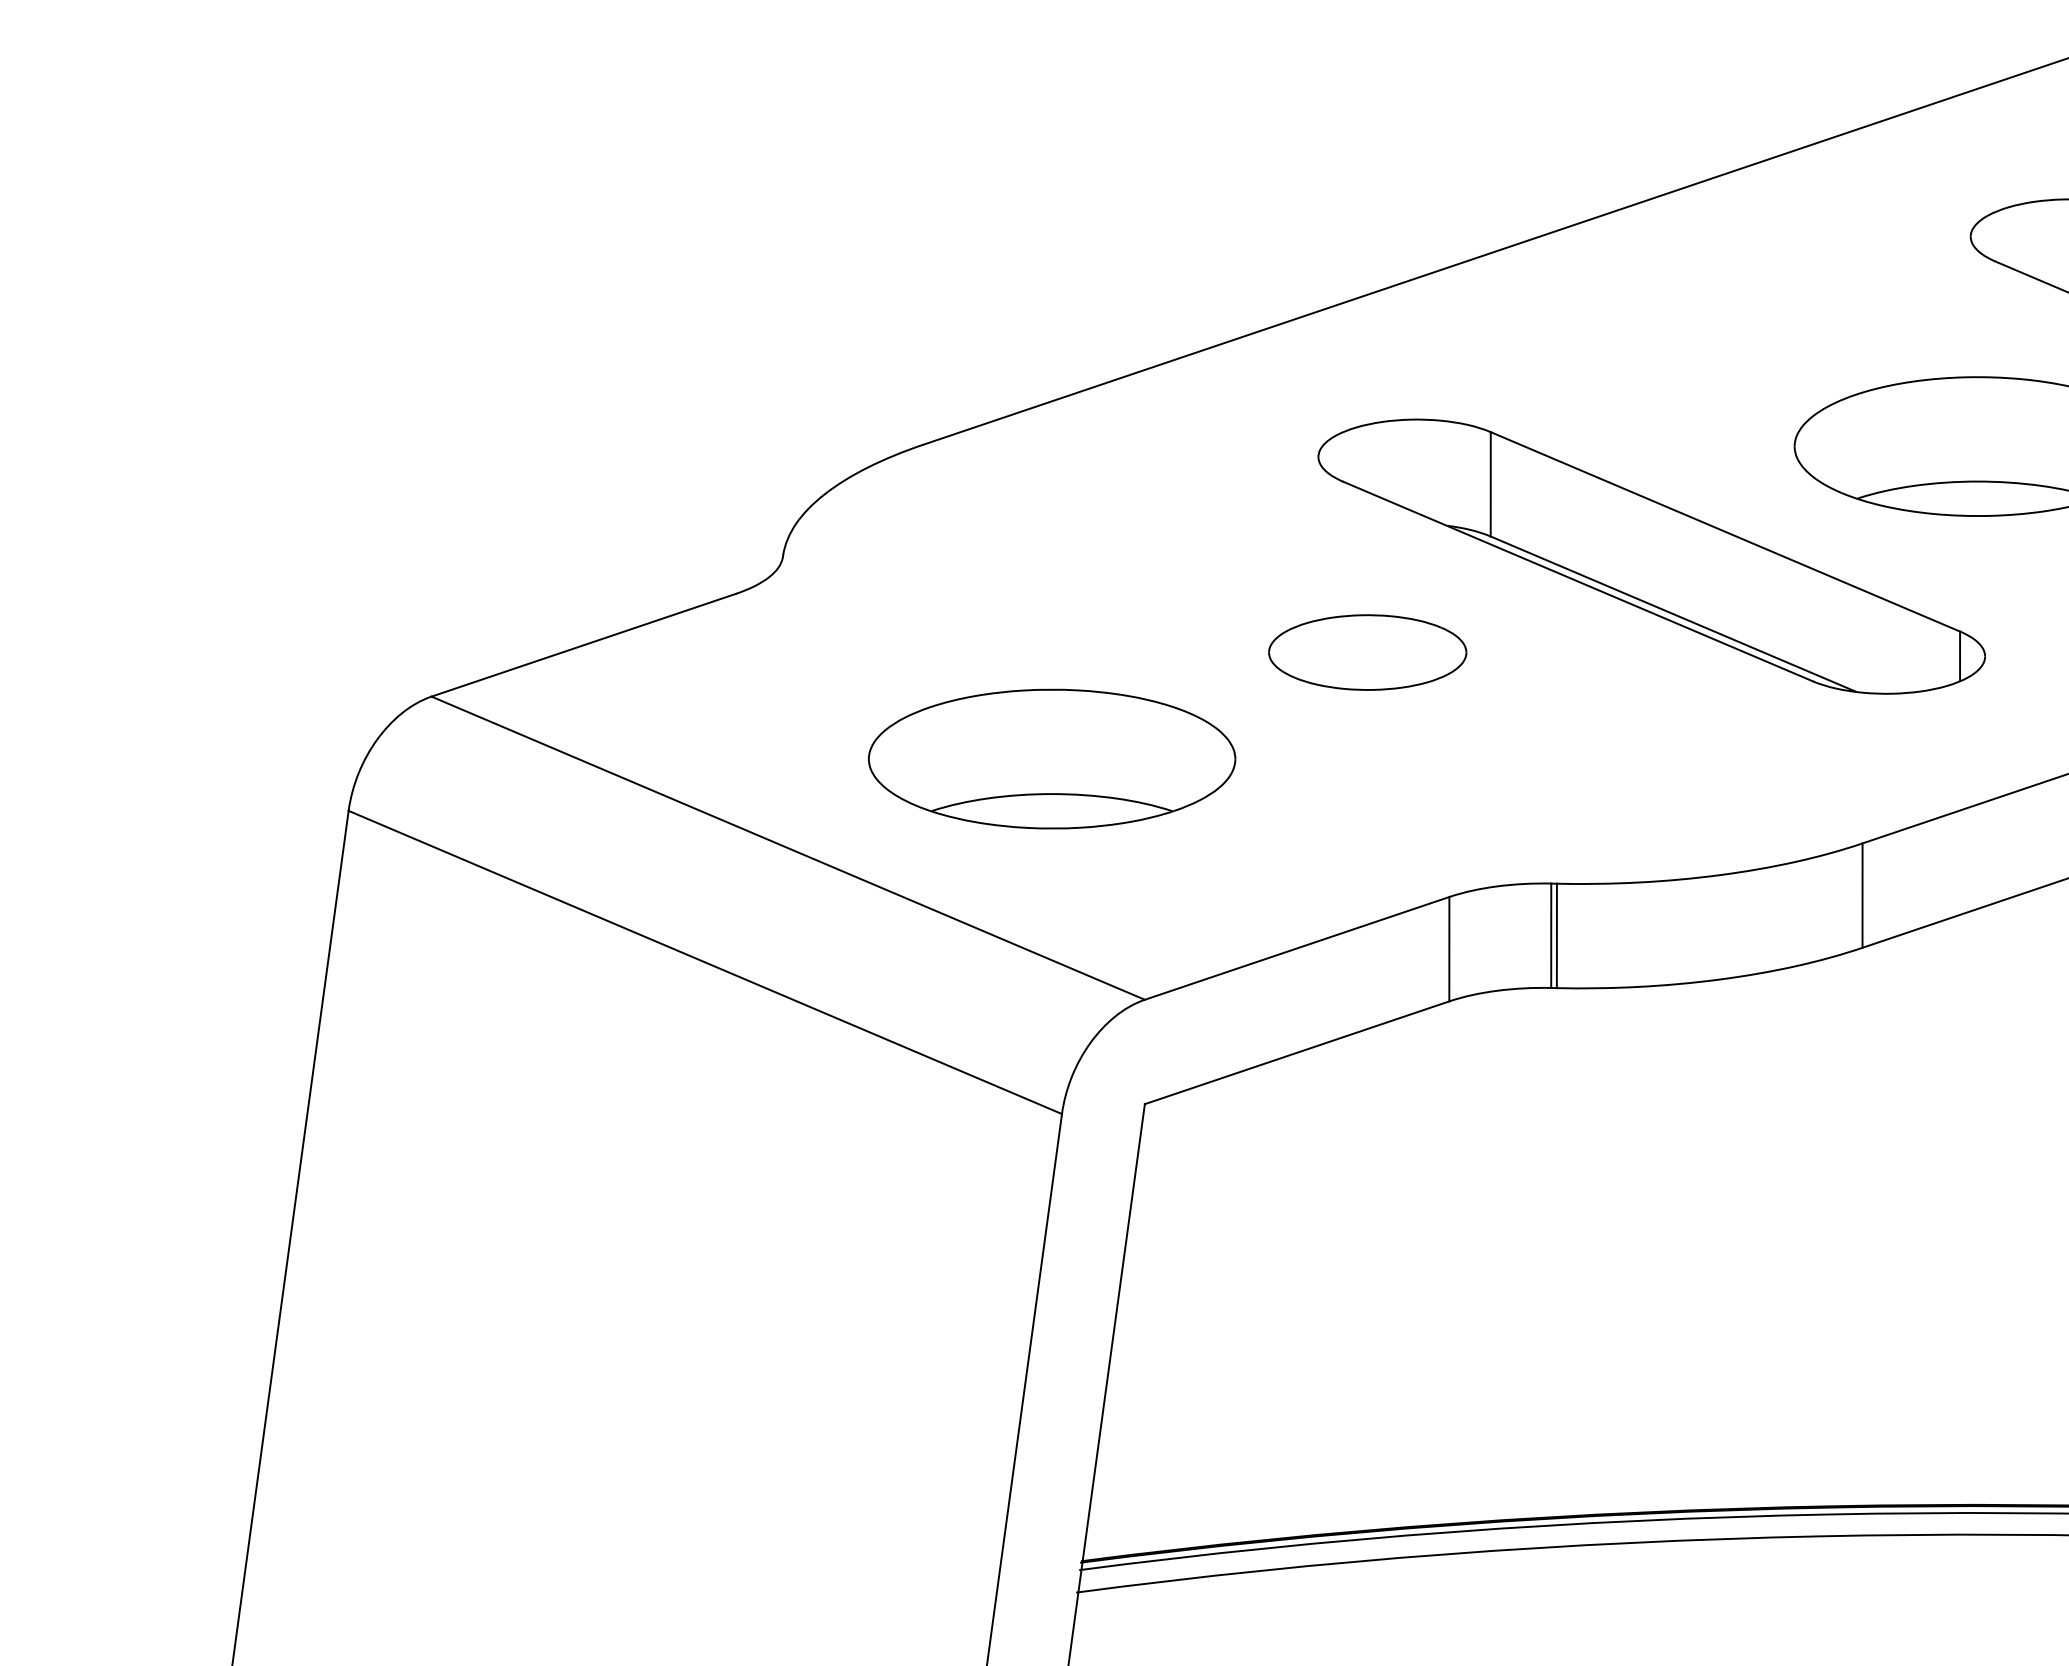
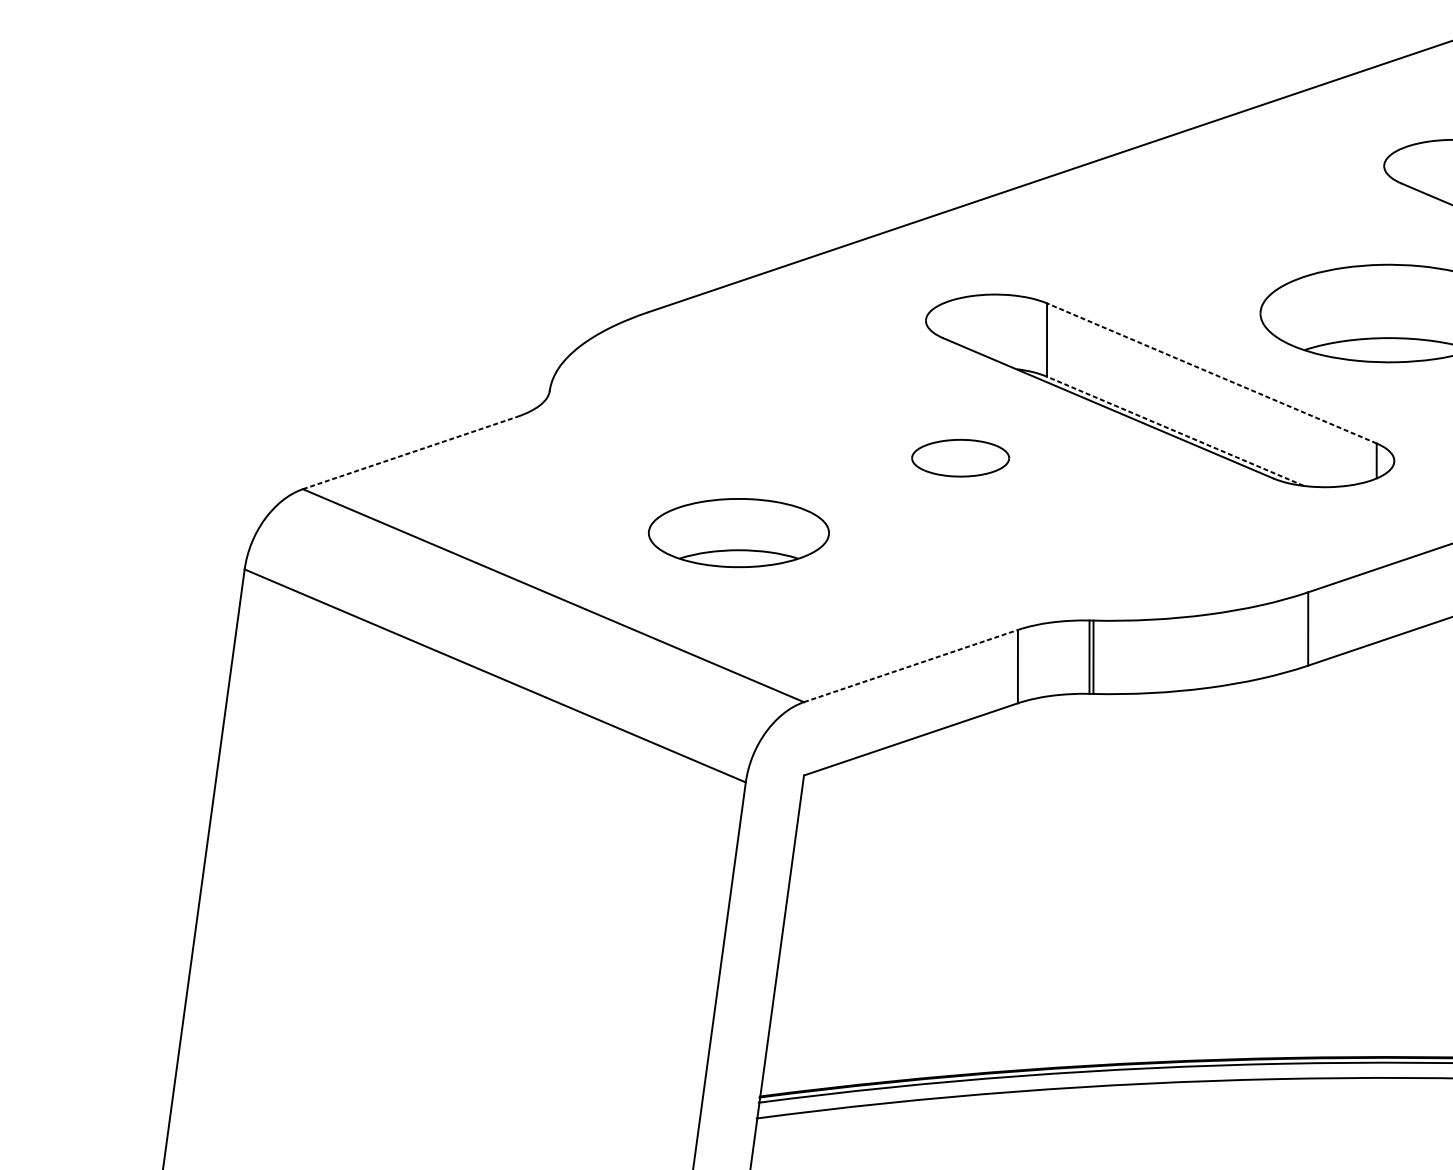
line: (1725, 531) -> (1211, 373), solid -> dashed
line: (1672, 613) -> (1174, 430), solid -> dashed
line: (583, 645) -> (409, 453), solid -> dashed
part: (1367, 652) -> (960, 458), size x0.7
part: (1052, 758) -> (739, 532), size x0.7
line: (1297, 948) -> (911, 666), solid -> dashed

